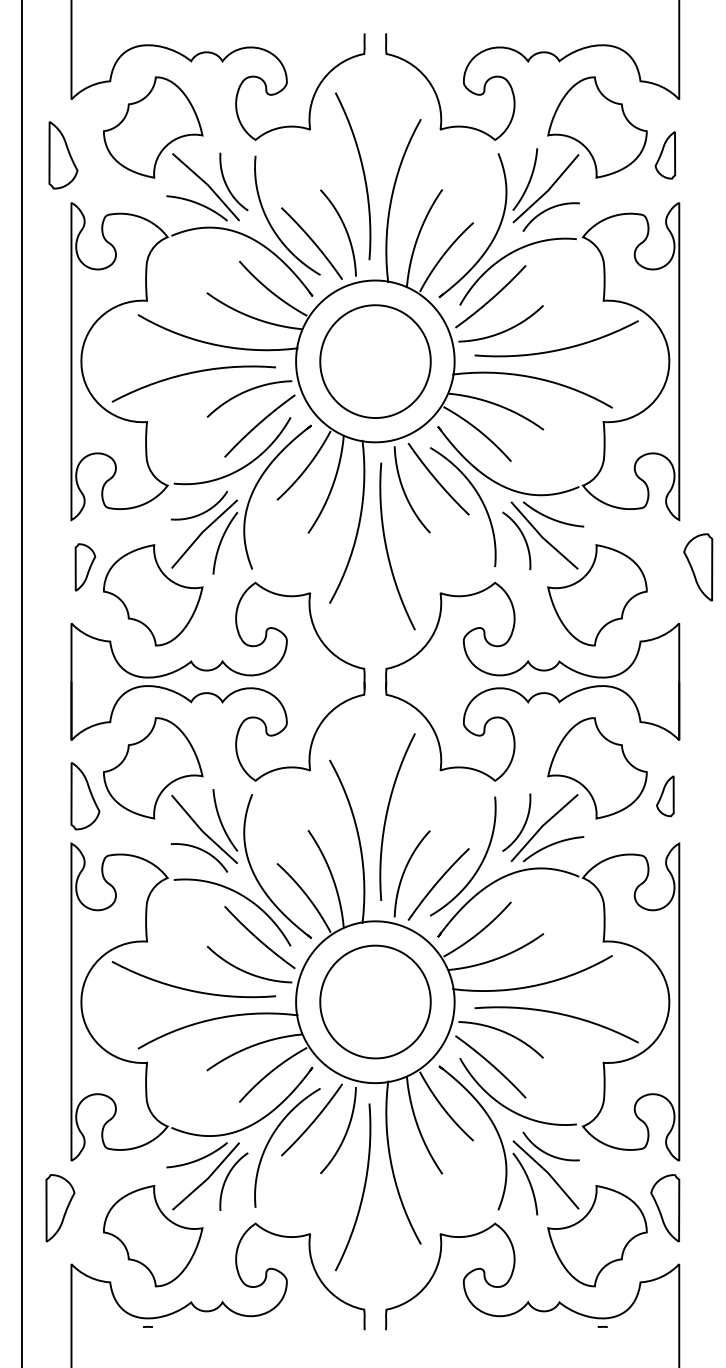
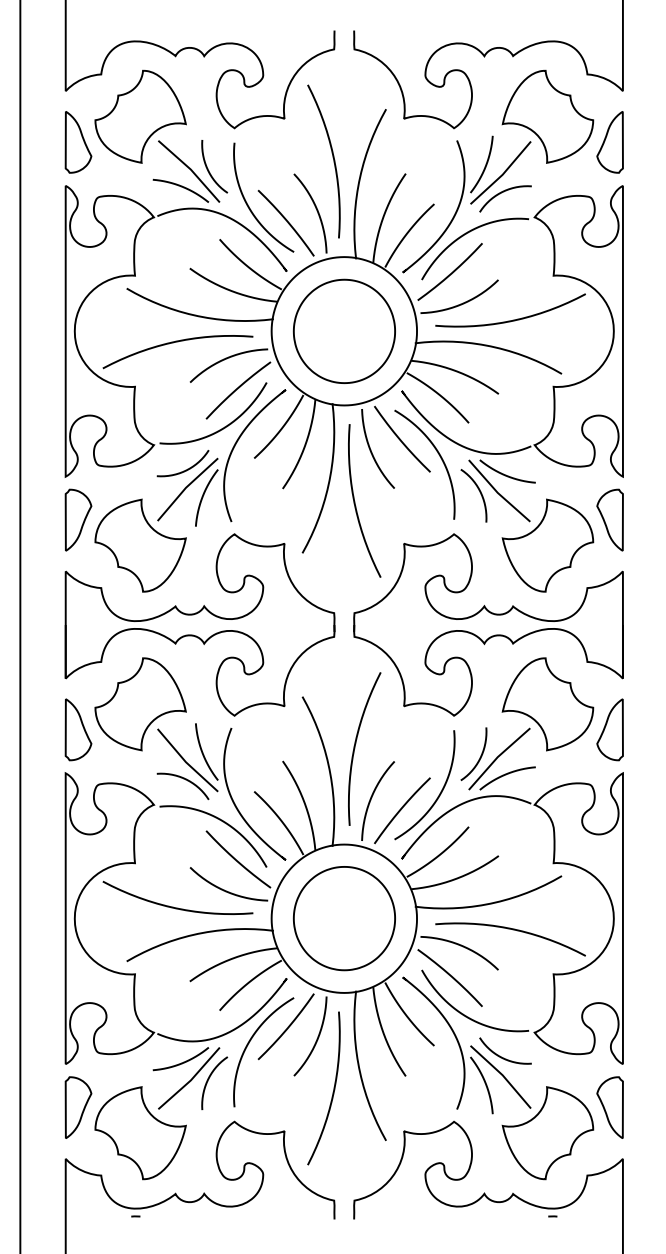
part: (63, 155) -> (78, 142), moved
part: (665, 155) -> (610, 142), size x1.43
part: (85, 567) -> (78, 520), size x1.43
part: (698, 567) -> (610, 520), moved
part: (665, 796) -> (610, 730), size x1.67
part: (60, 1208) -> (78, 1107), moved

